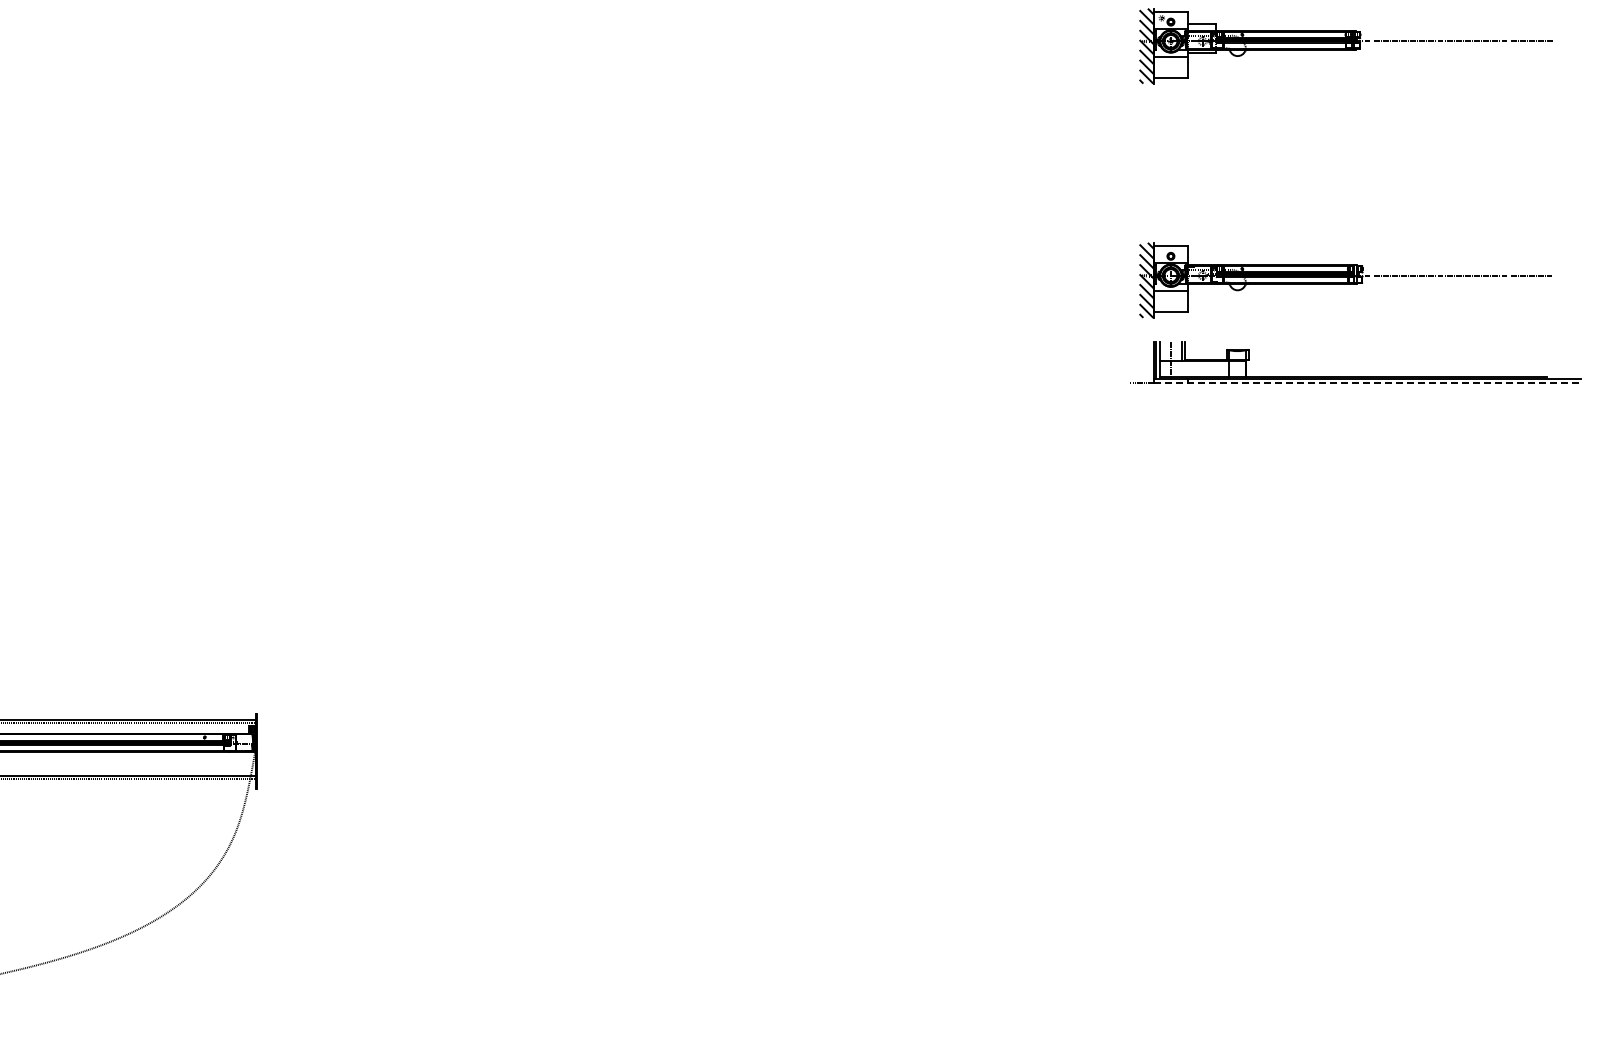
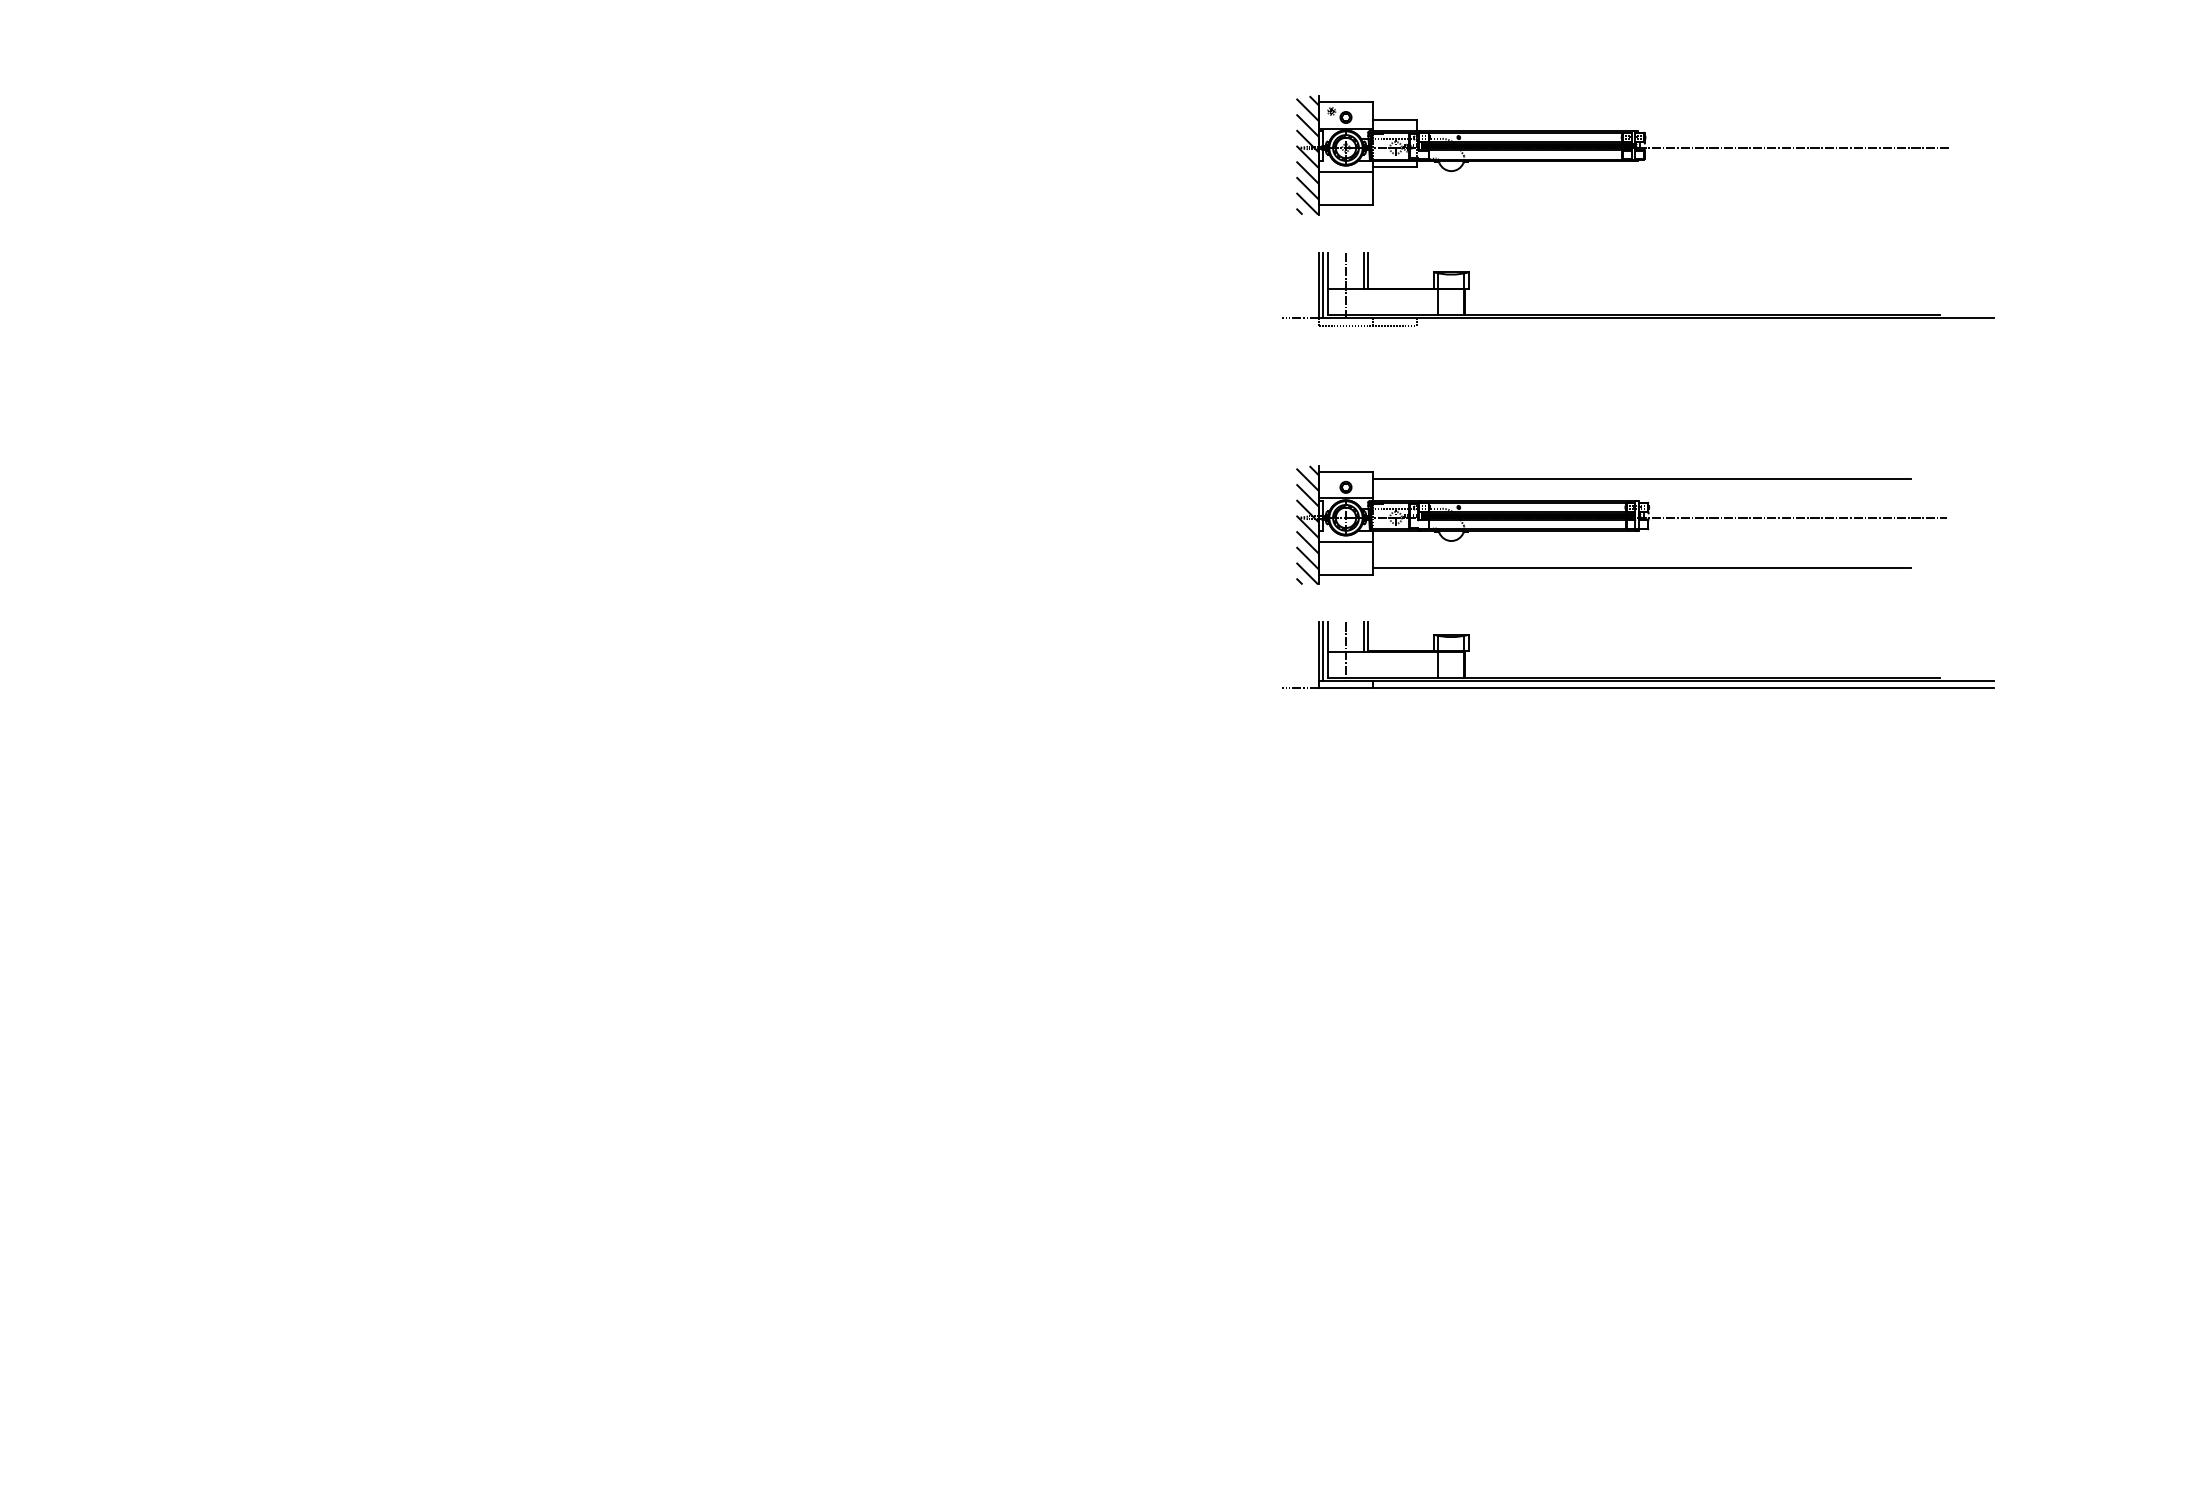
part: (1355, 146) -> (1637, 313), added
line: (1357, 251) -> (1640, 479), added
line: (1357, 307) -> (1640, 568), added
line: (1367, 383) -> (1656, 688), dashed -> solid

